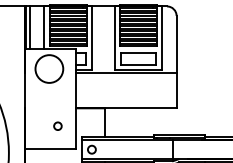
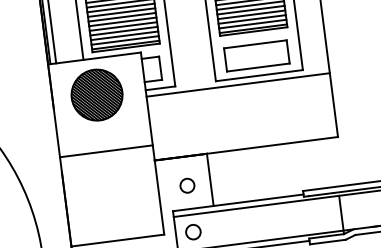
hatch: (49, 68) -> (97, 94), added
line: (50, 100) -> (106, 152), added
circle: (57, 125) -> (186, 184), moved

